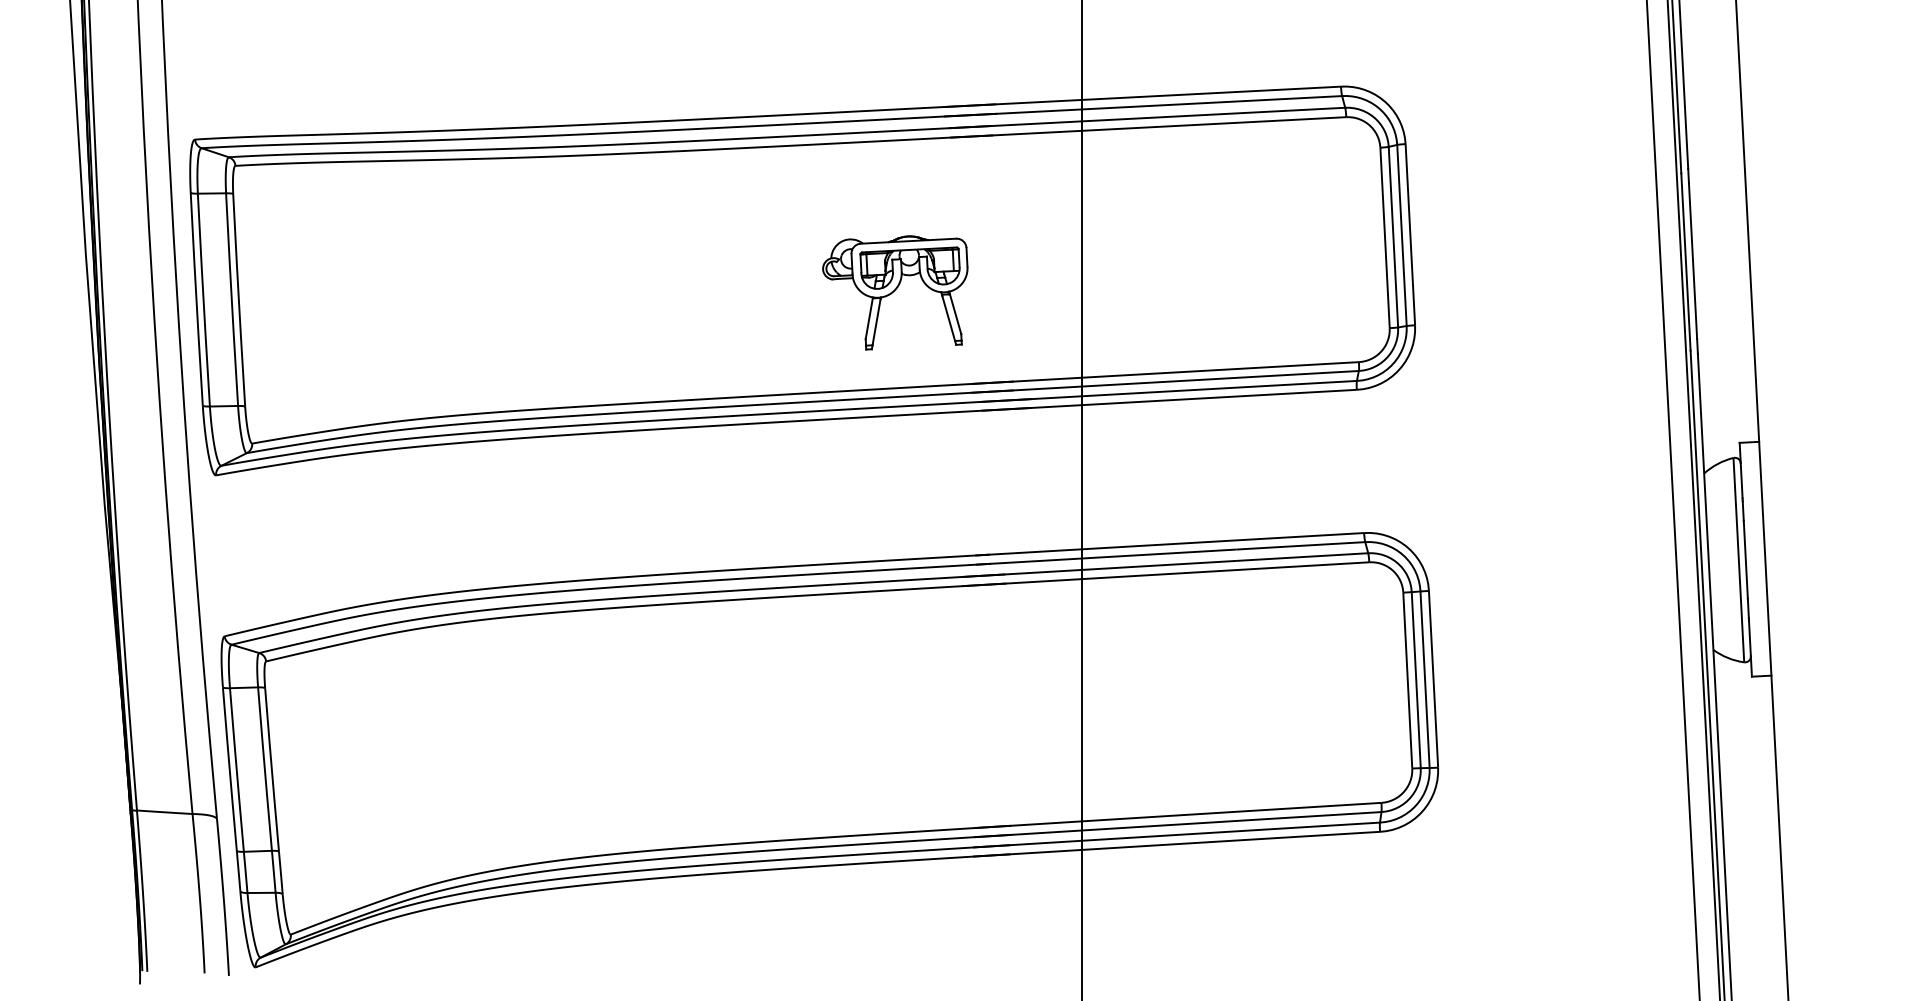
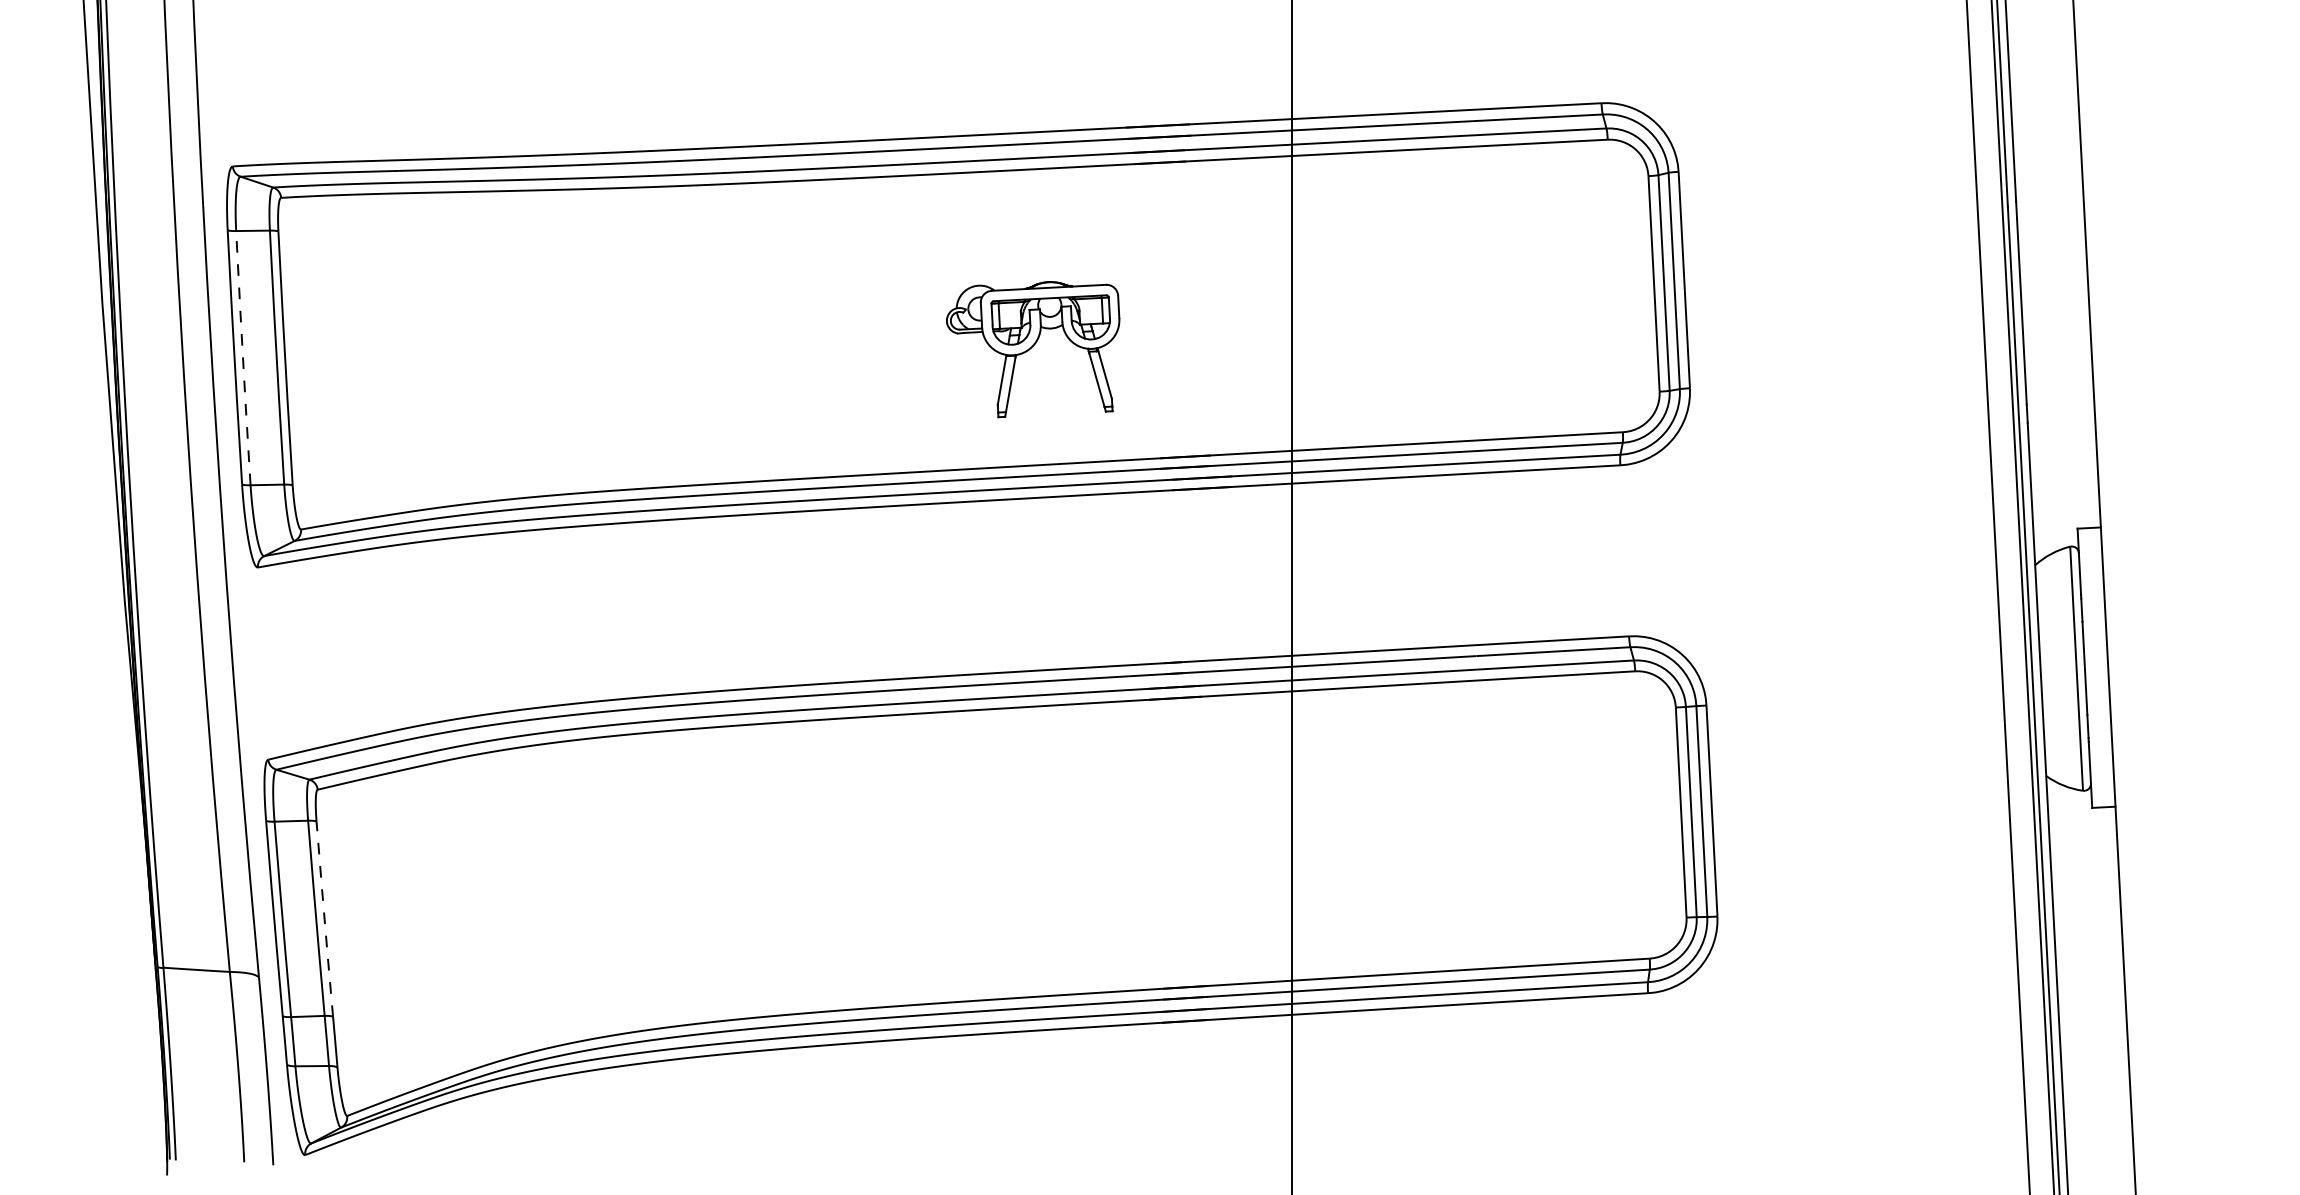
part: (895, 292) -> (1033, 349), moved
line: (203, 299) -> (243, 357), solid -> dashed
line: (271, 770) -> (324, 919), solid -> dashed

